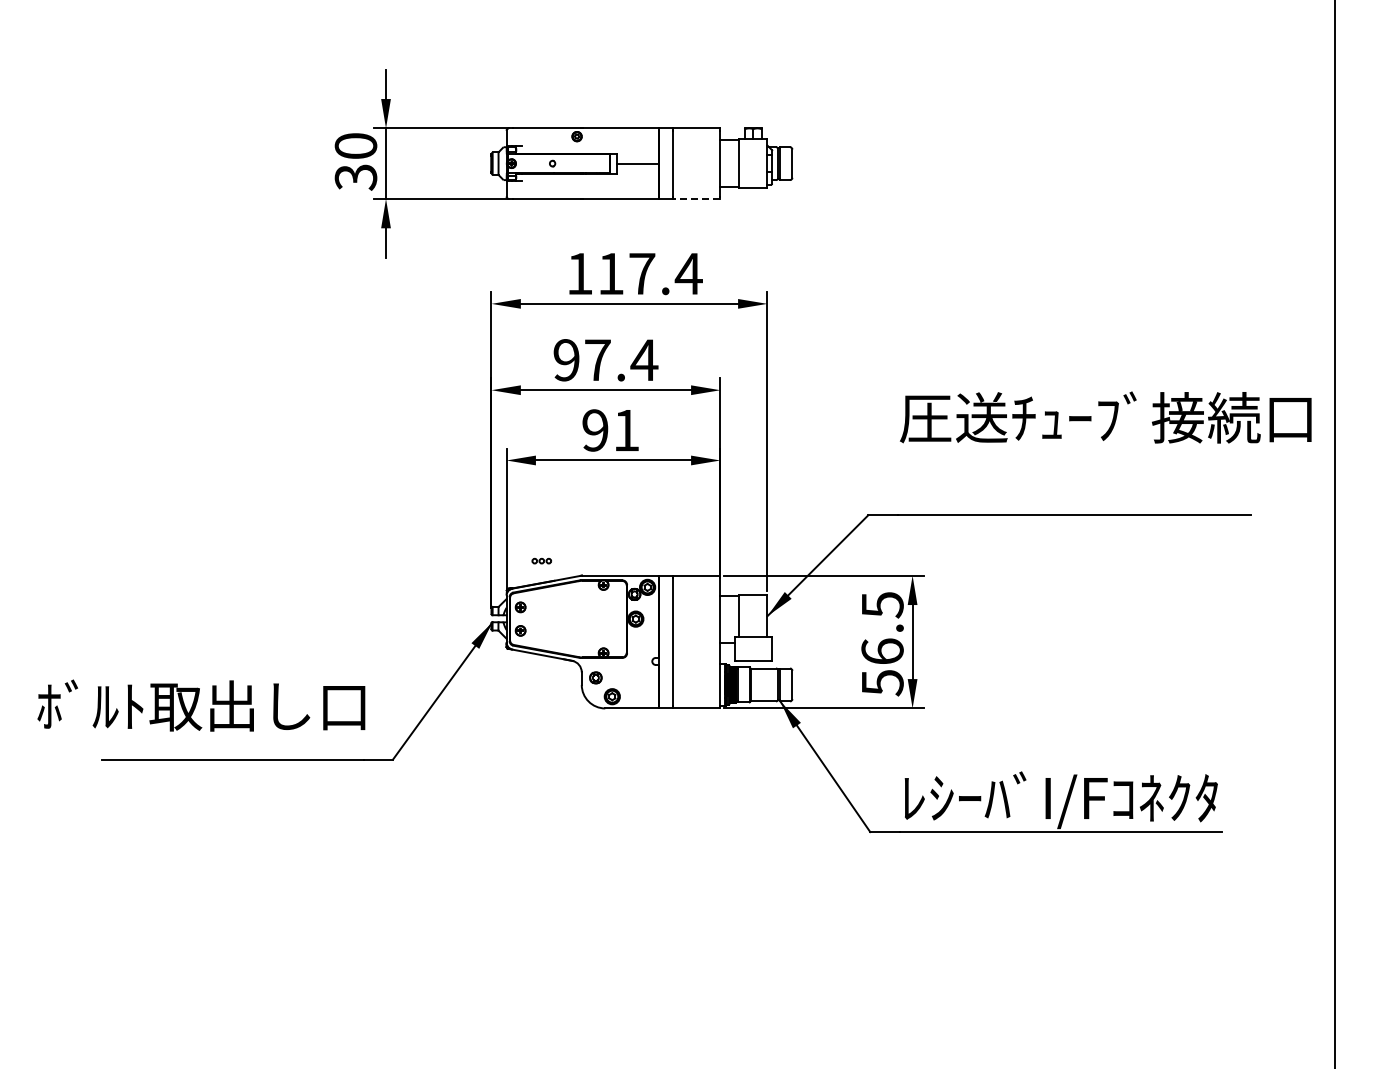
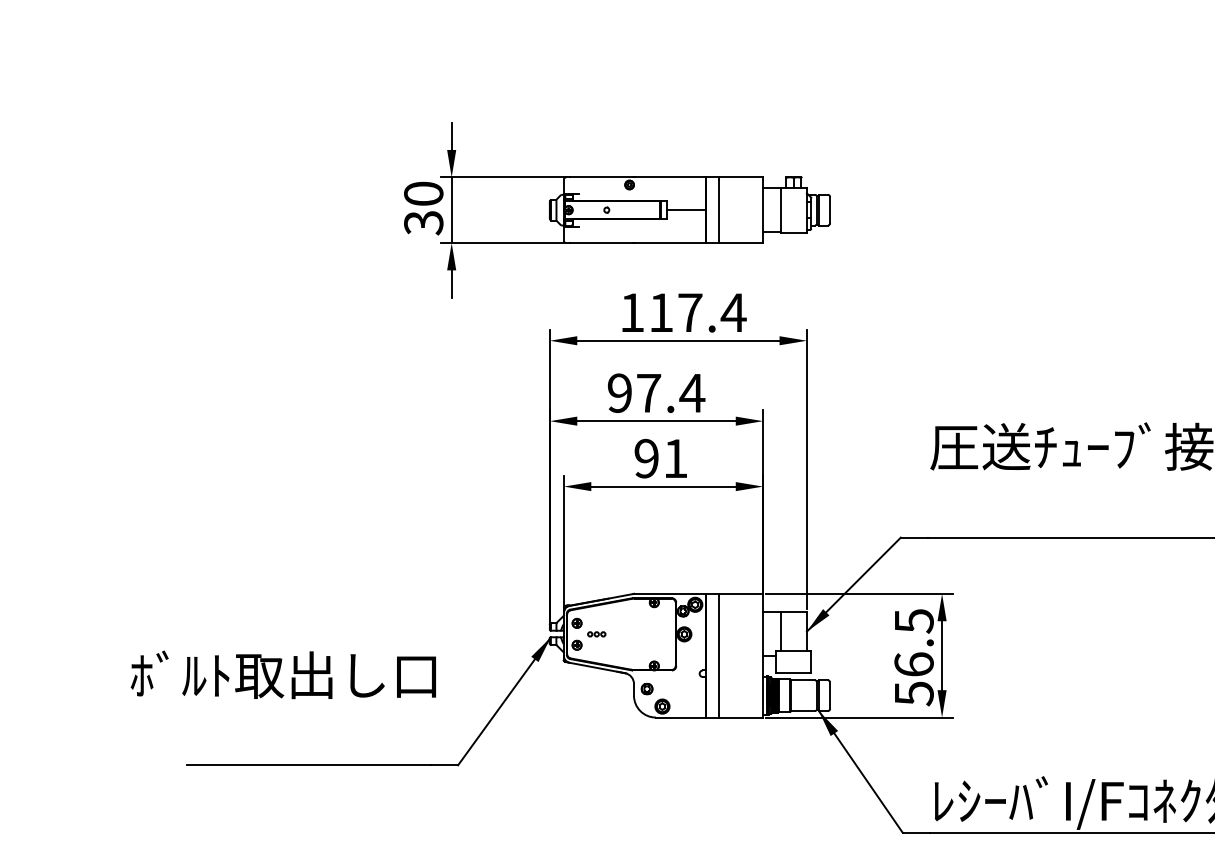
line: (696, 198) -> (740, 242), dashed -> solid
part: (541, 560) -> (596, 633), moved
text: (201, 705) -> (283, 674), moved

